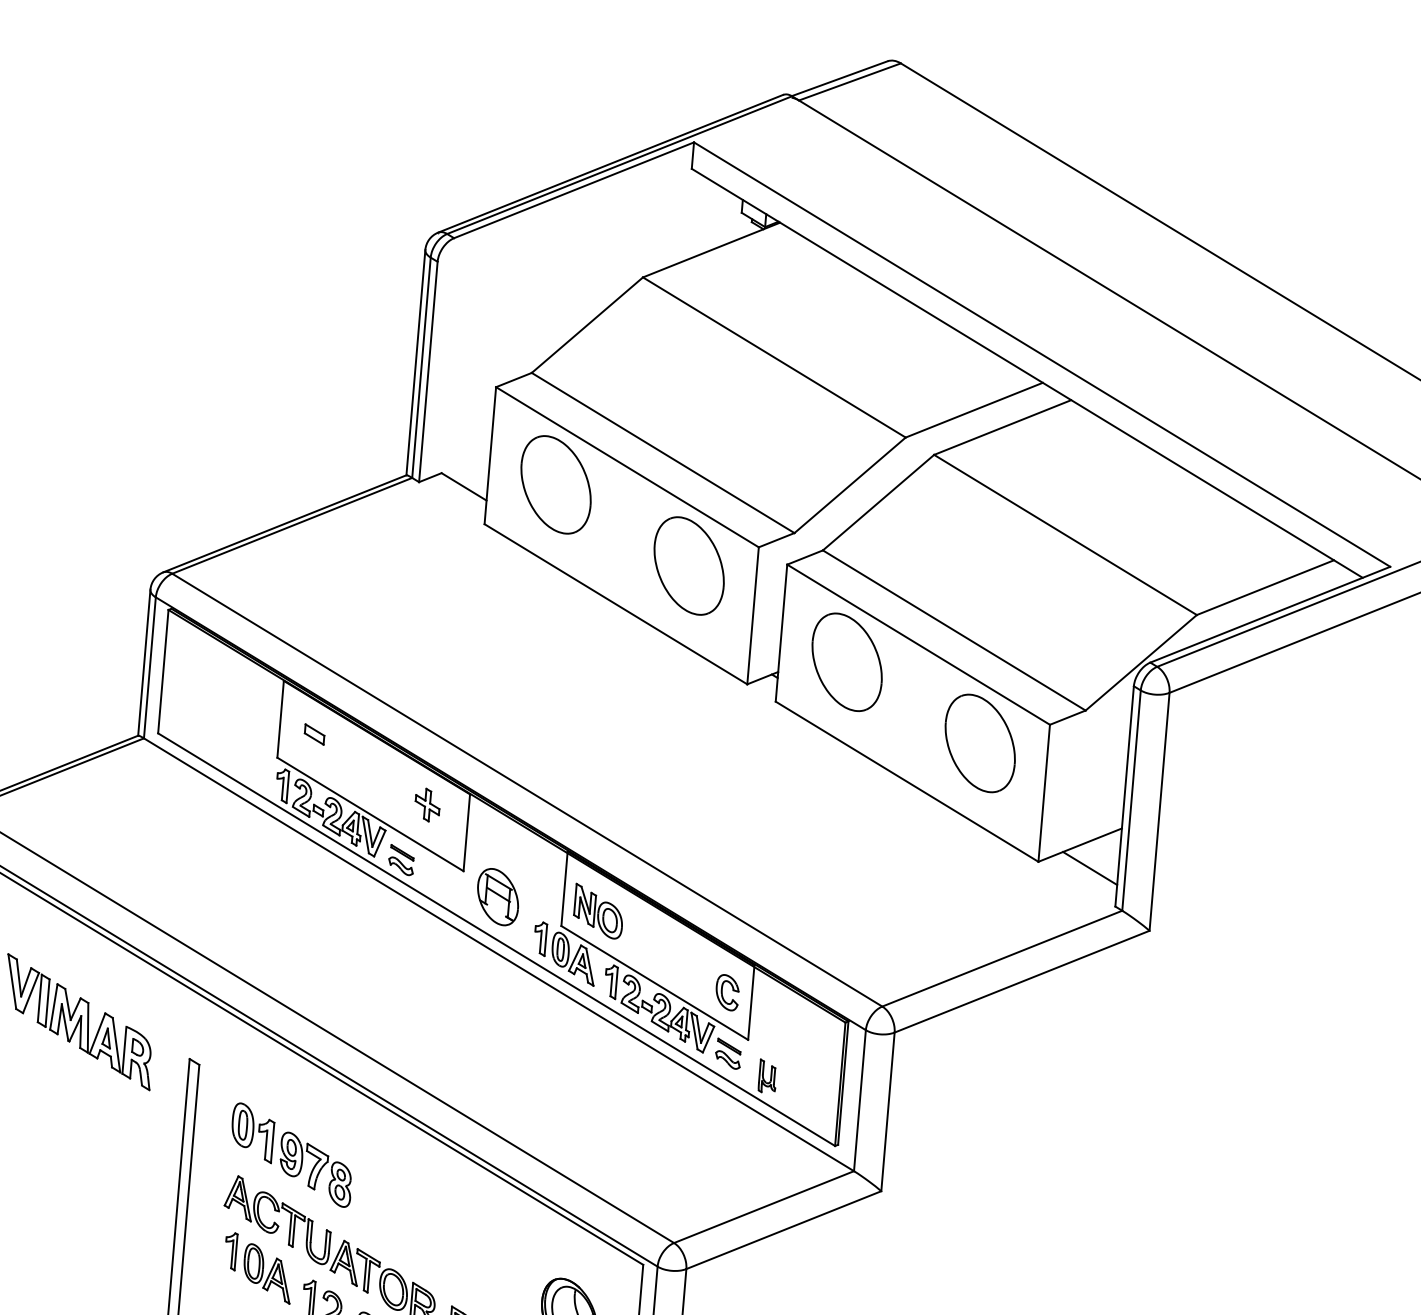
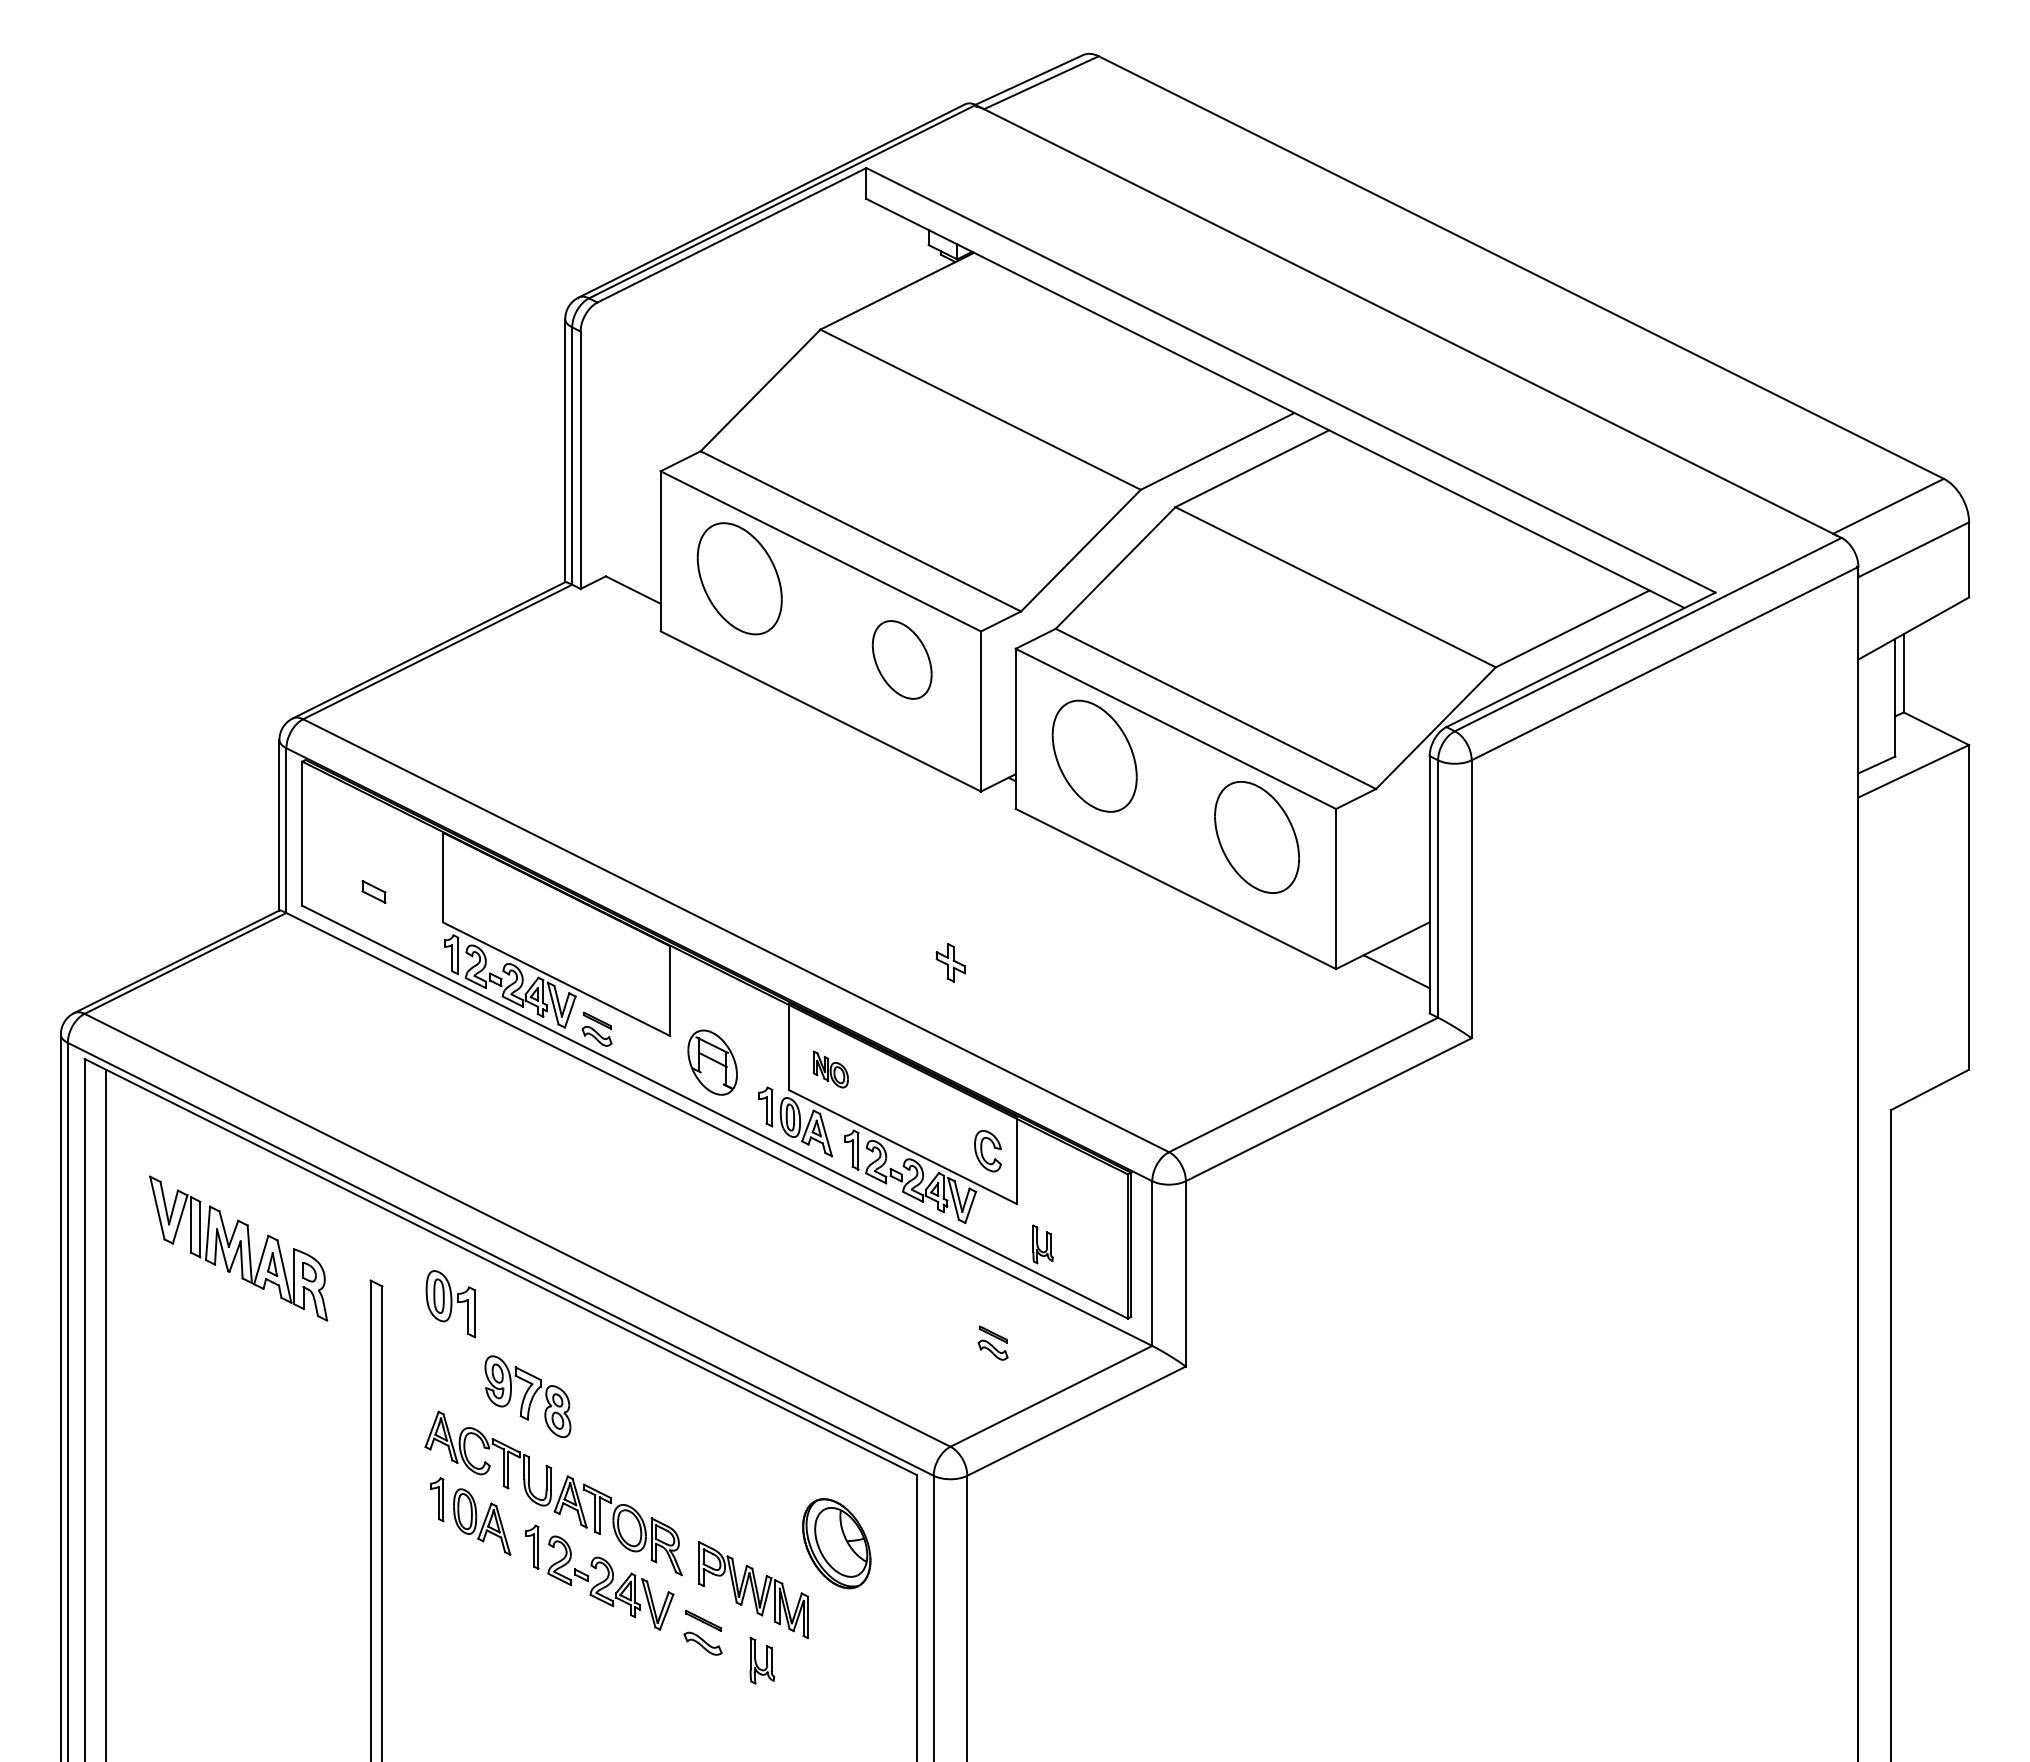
part: (689, 565) -> (902, 659), size x0.7
part: (314, 734) -> (373, 891), moved
part: (427, 804) -> (950, 962), moved
part: (598, 911) -> (830, 1069), size x0.6
part: (727, 1053) -> (992, 1342), moved
part: (252, 1133) -> (450, 1304), moved

